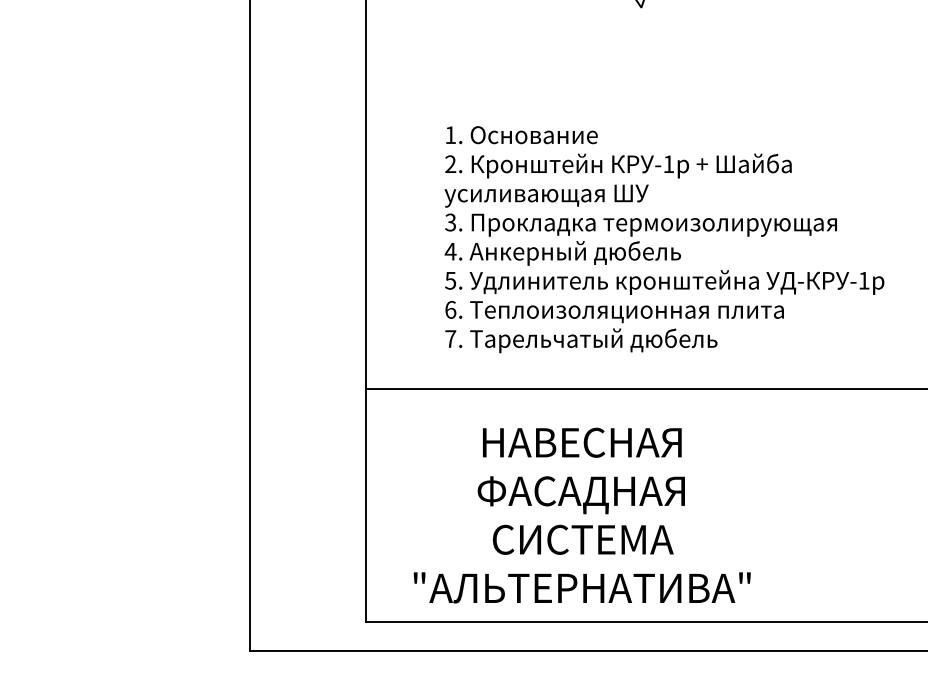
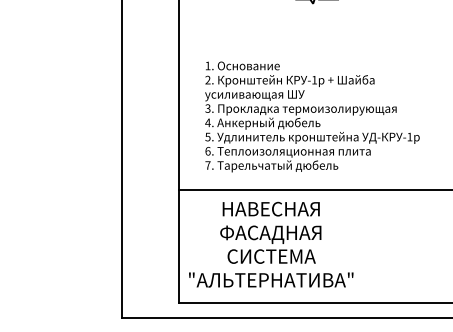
text: (664, 238) -> (312, 116), moved
text: (582, 515) -> (271, 244), moved

